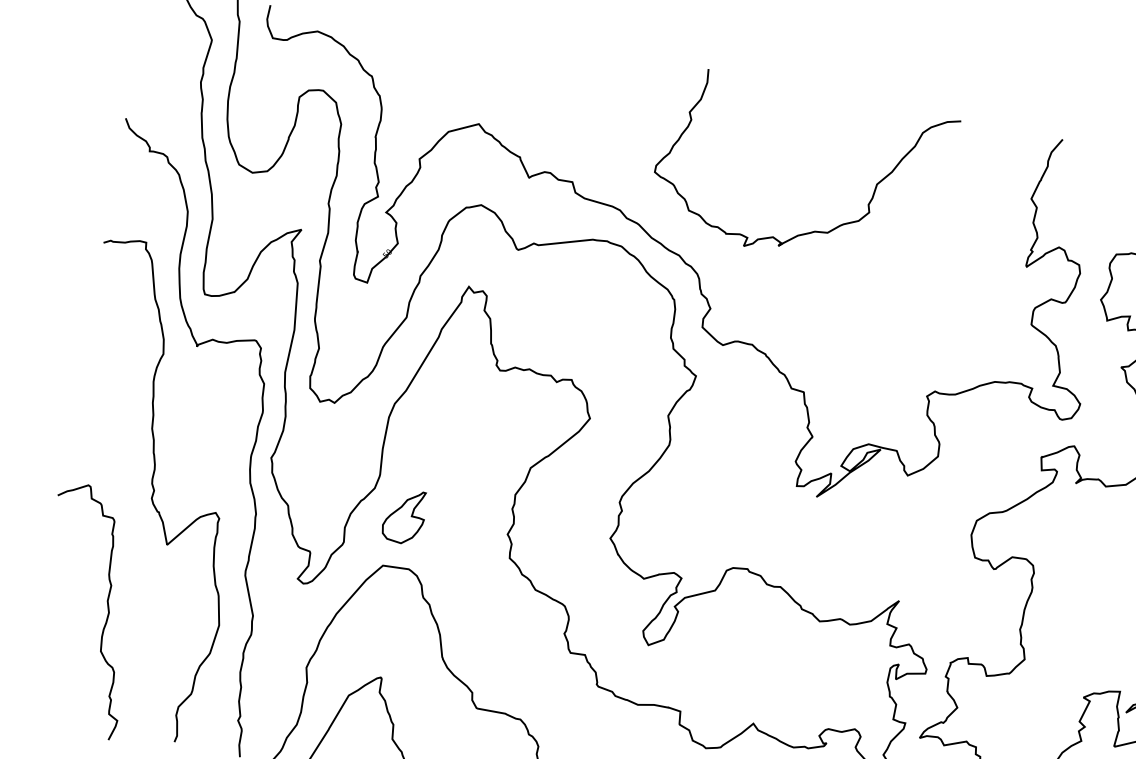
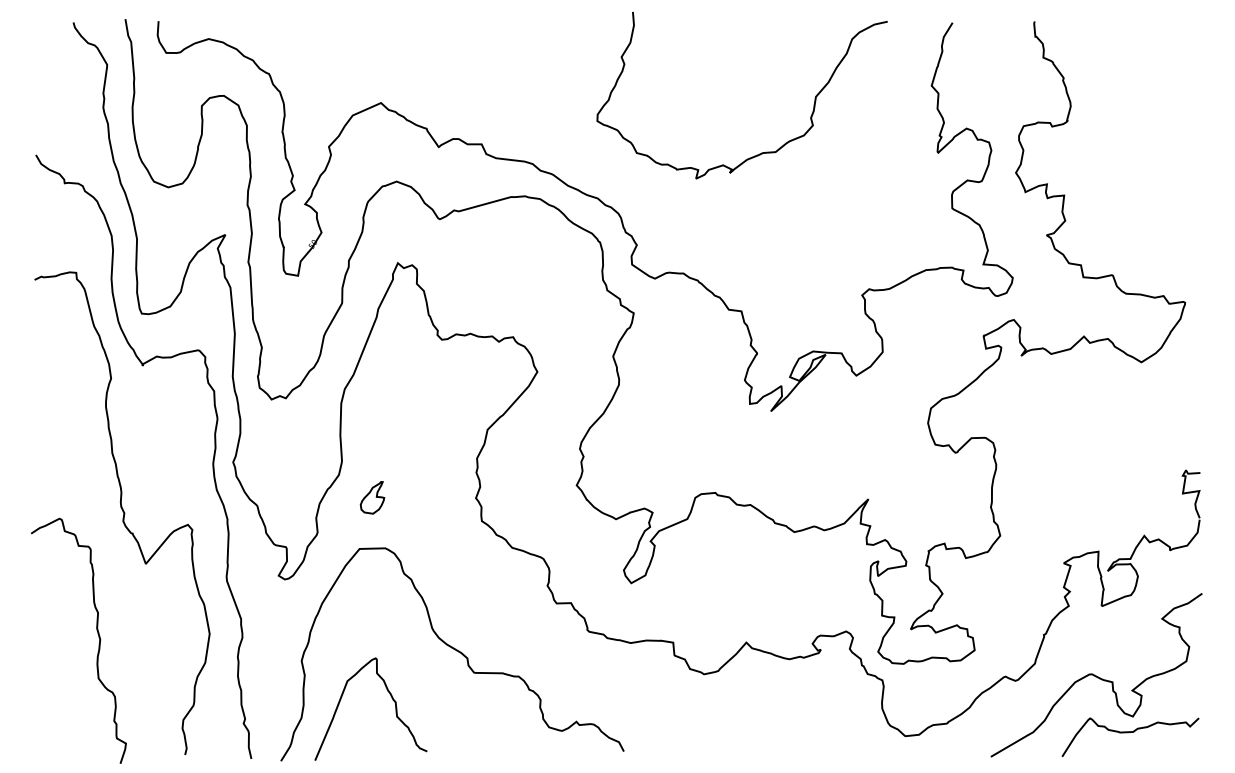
curve: (813, 230) -> (761, 152), moved
part: (404, 516) -> (372, 497), size x0.6

